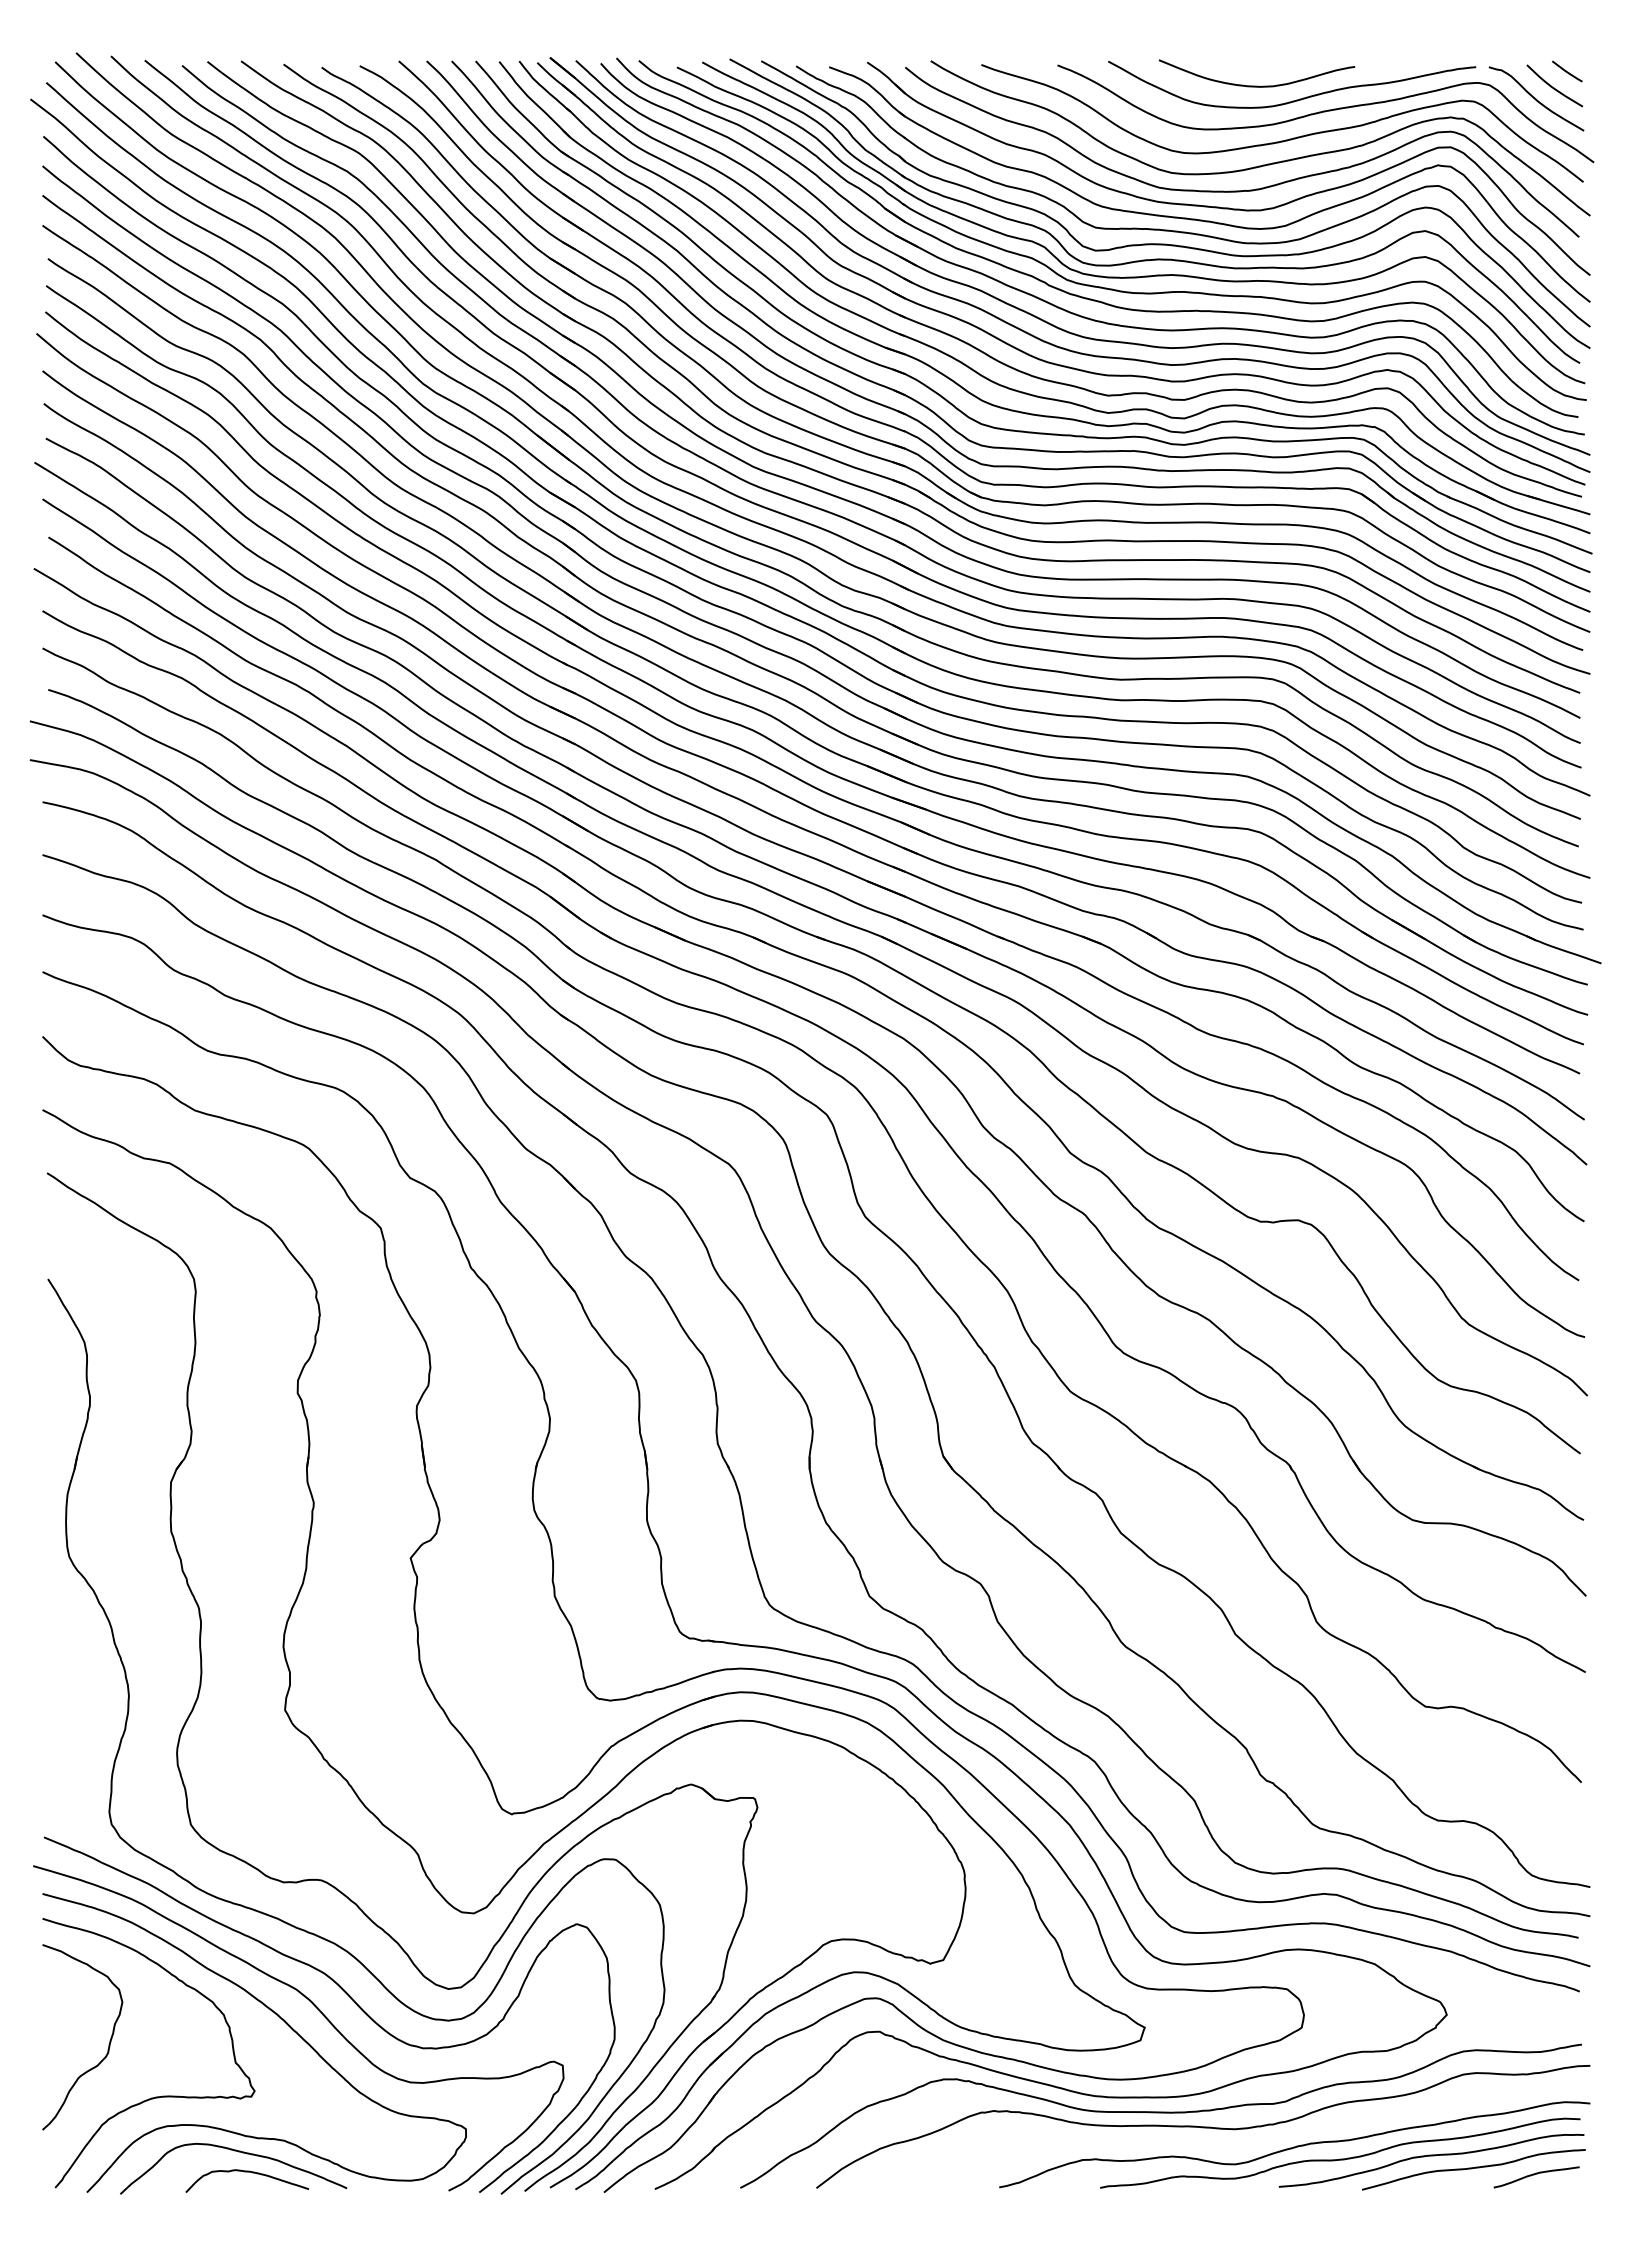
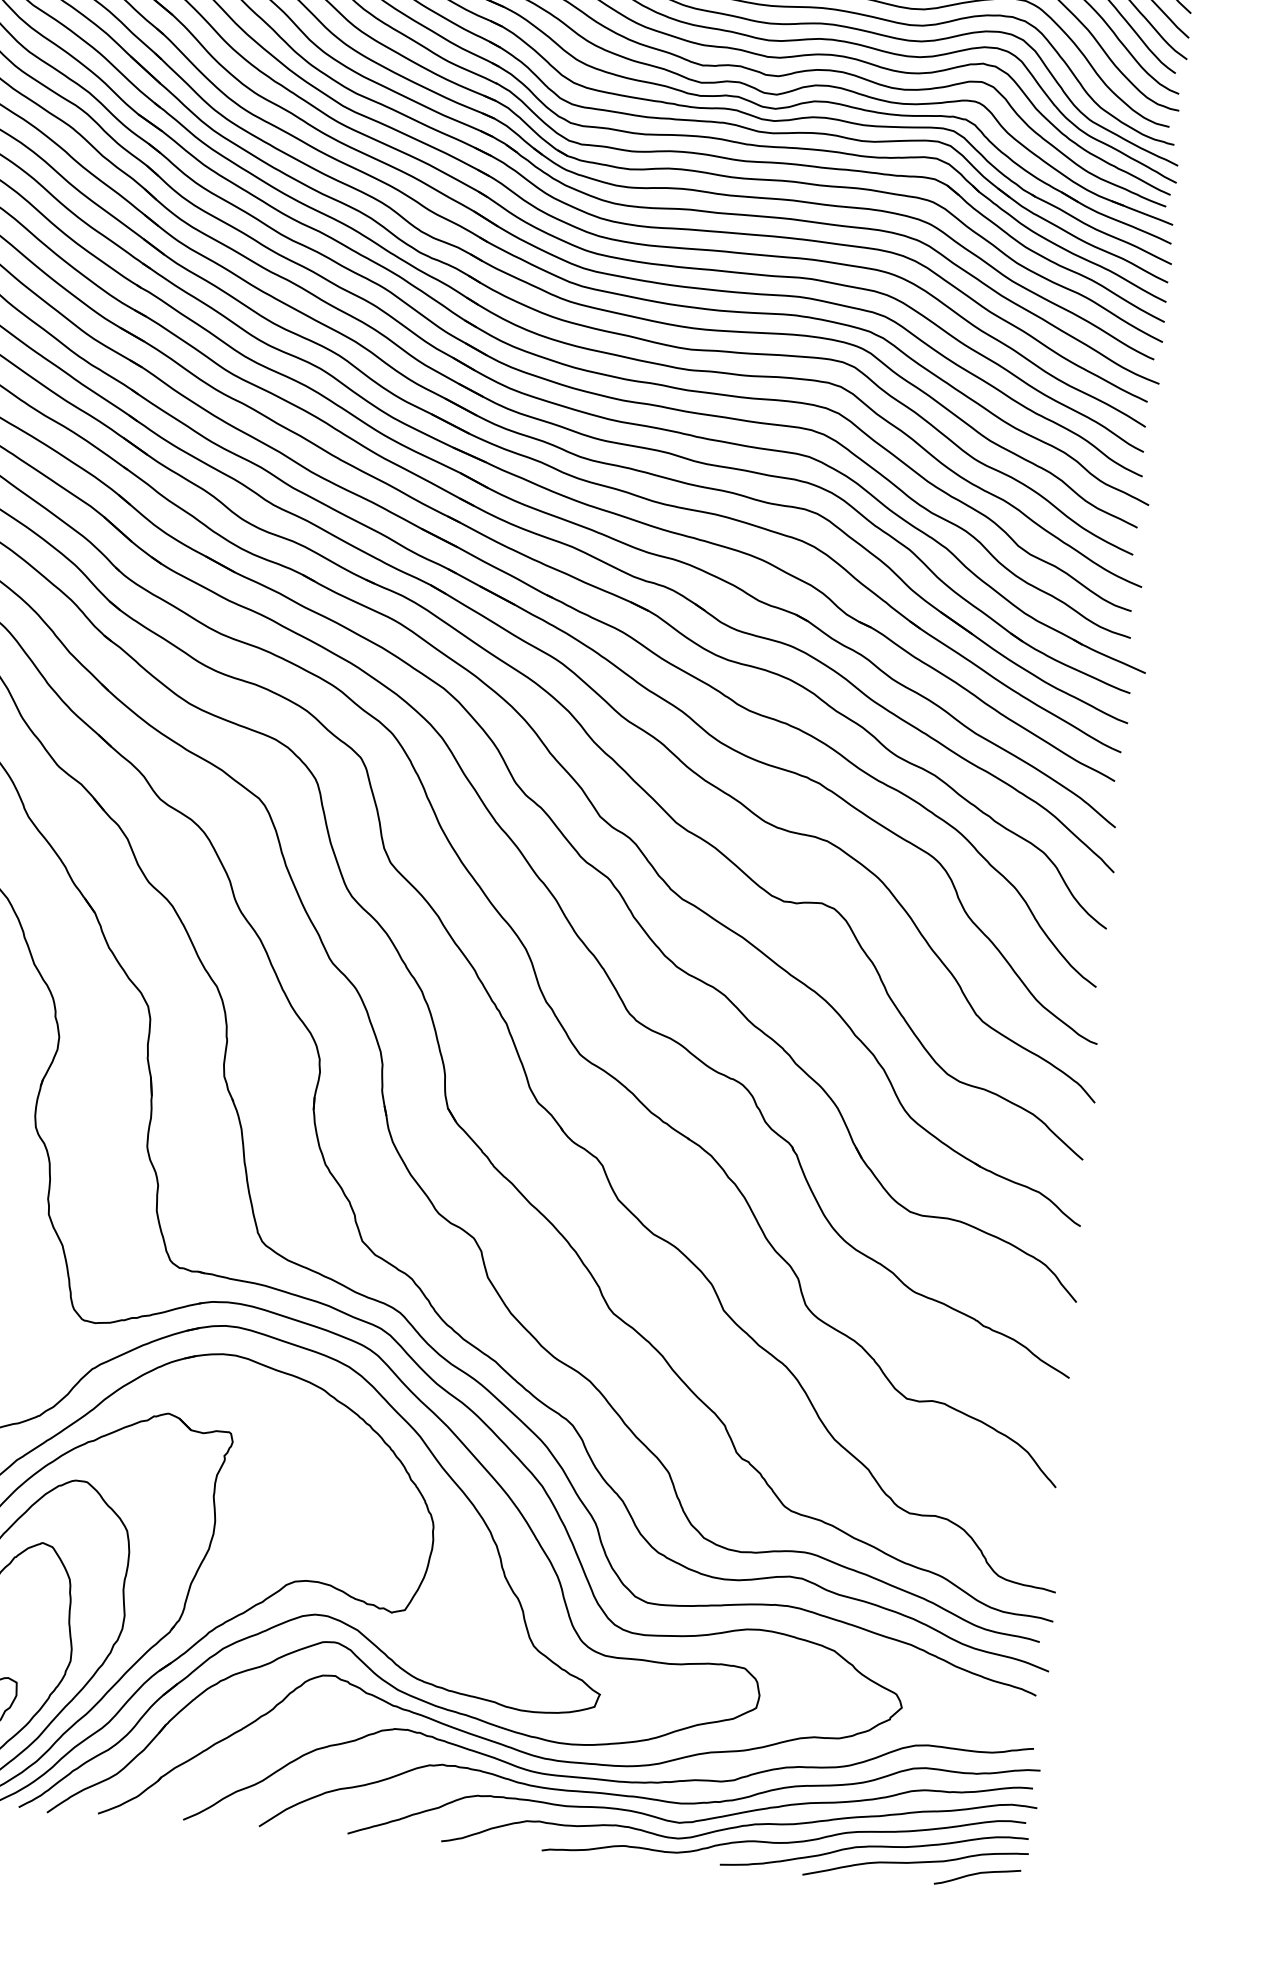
curve: (1247, 2145) -> (692, 1820), added

